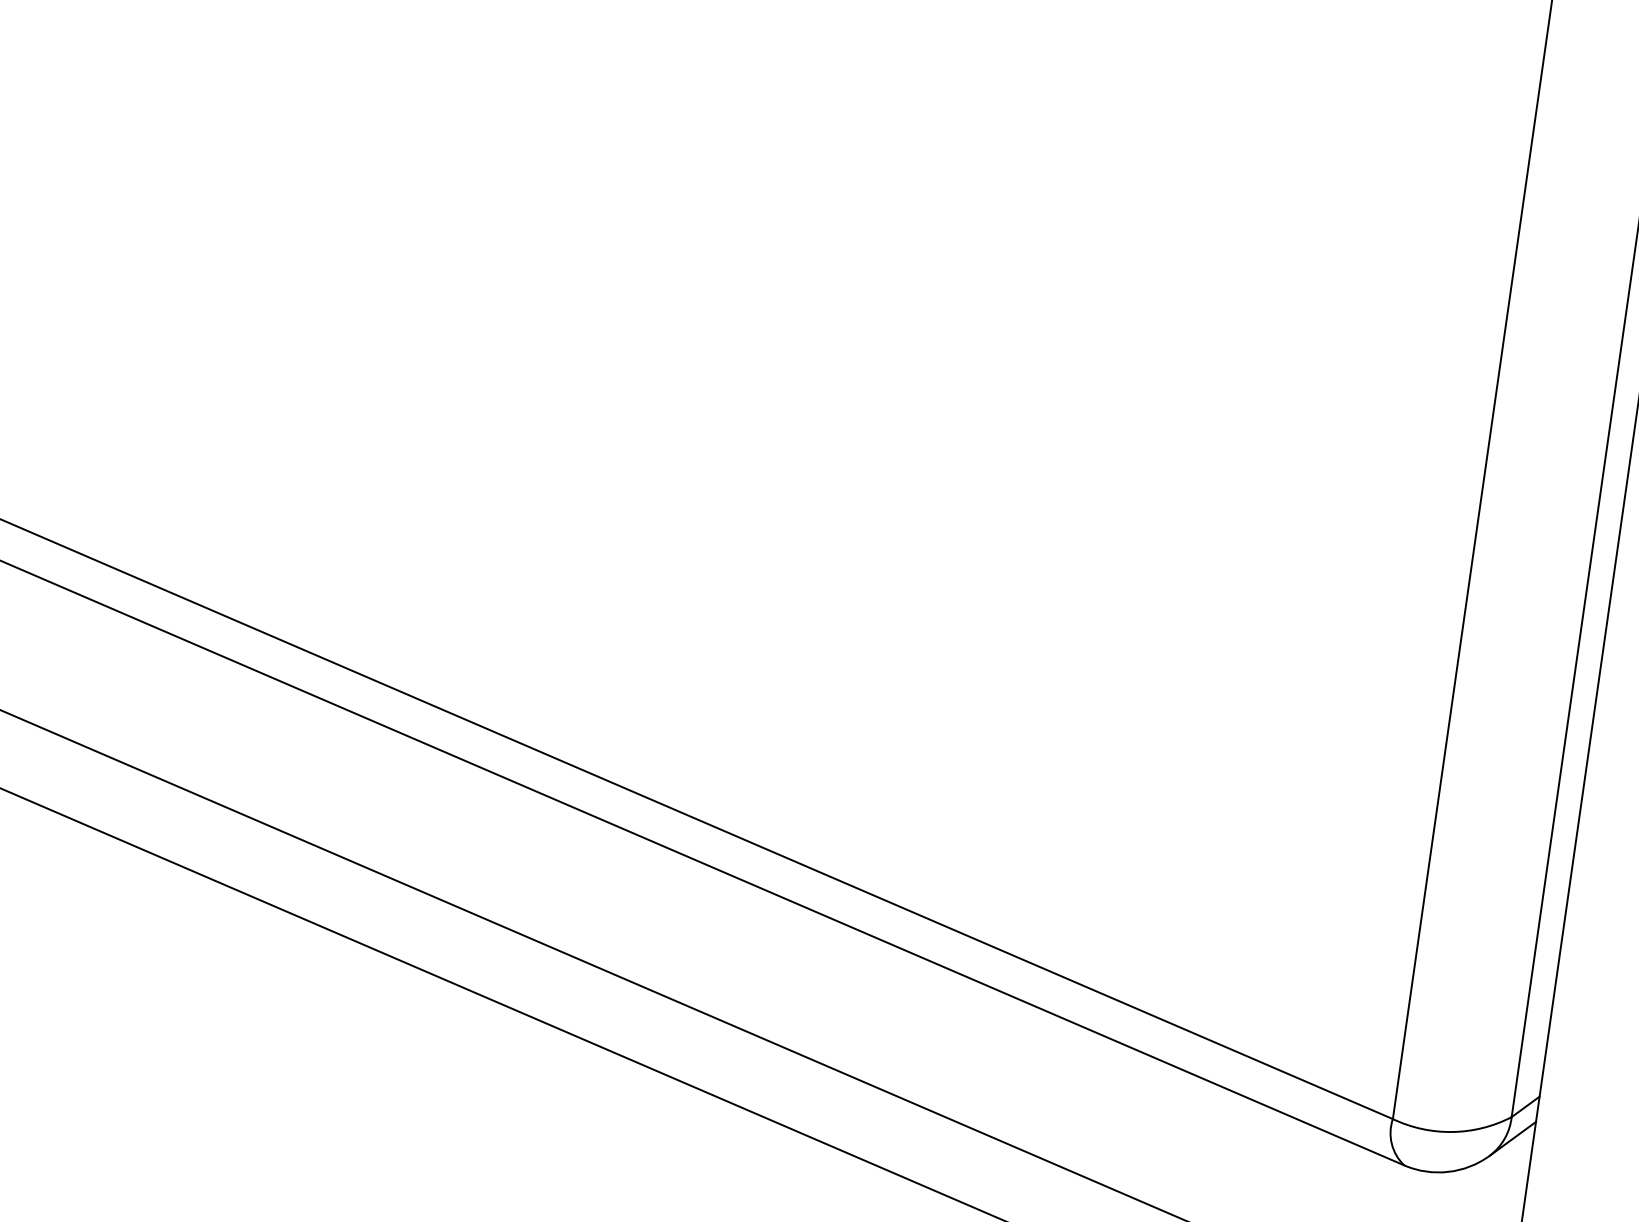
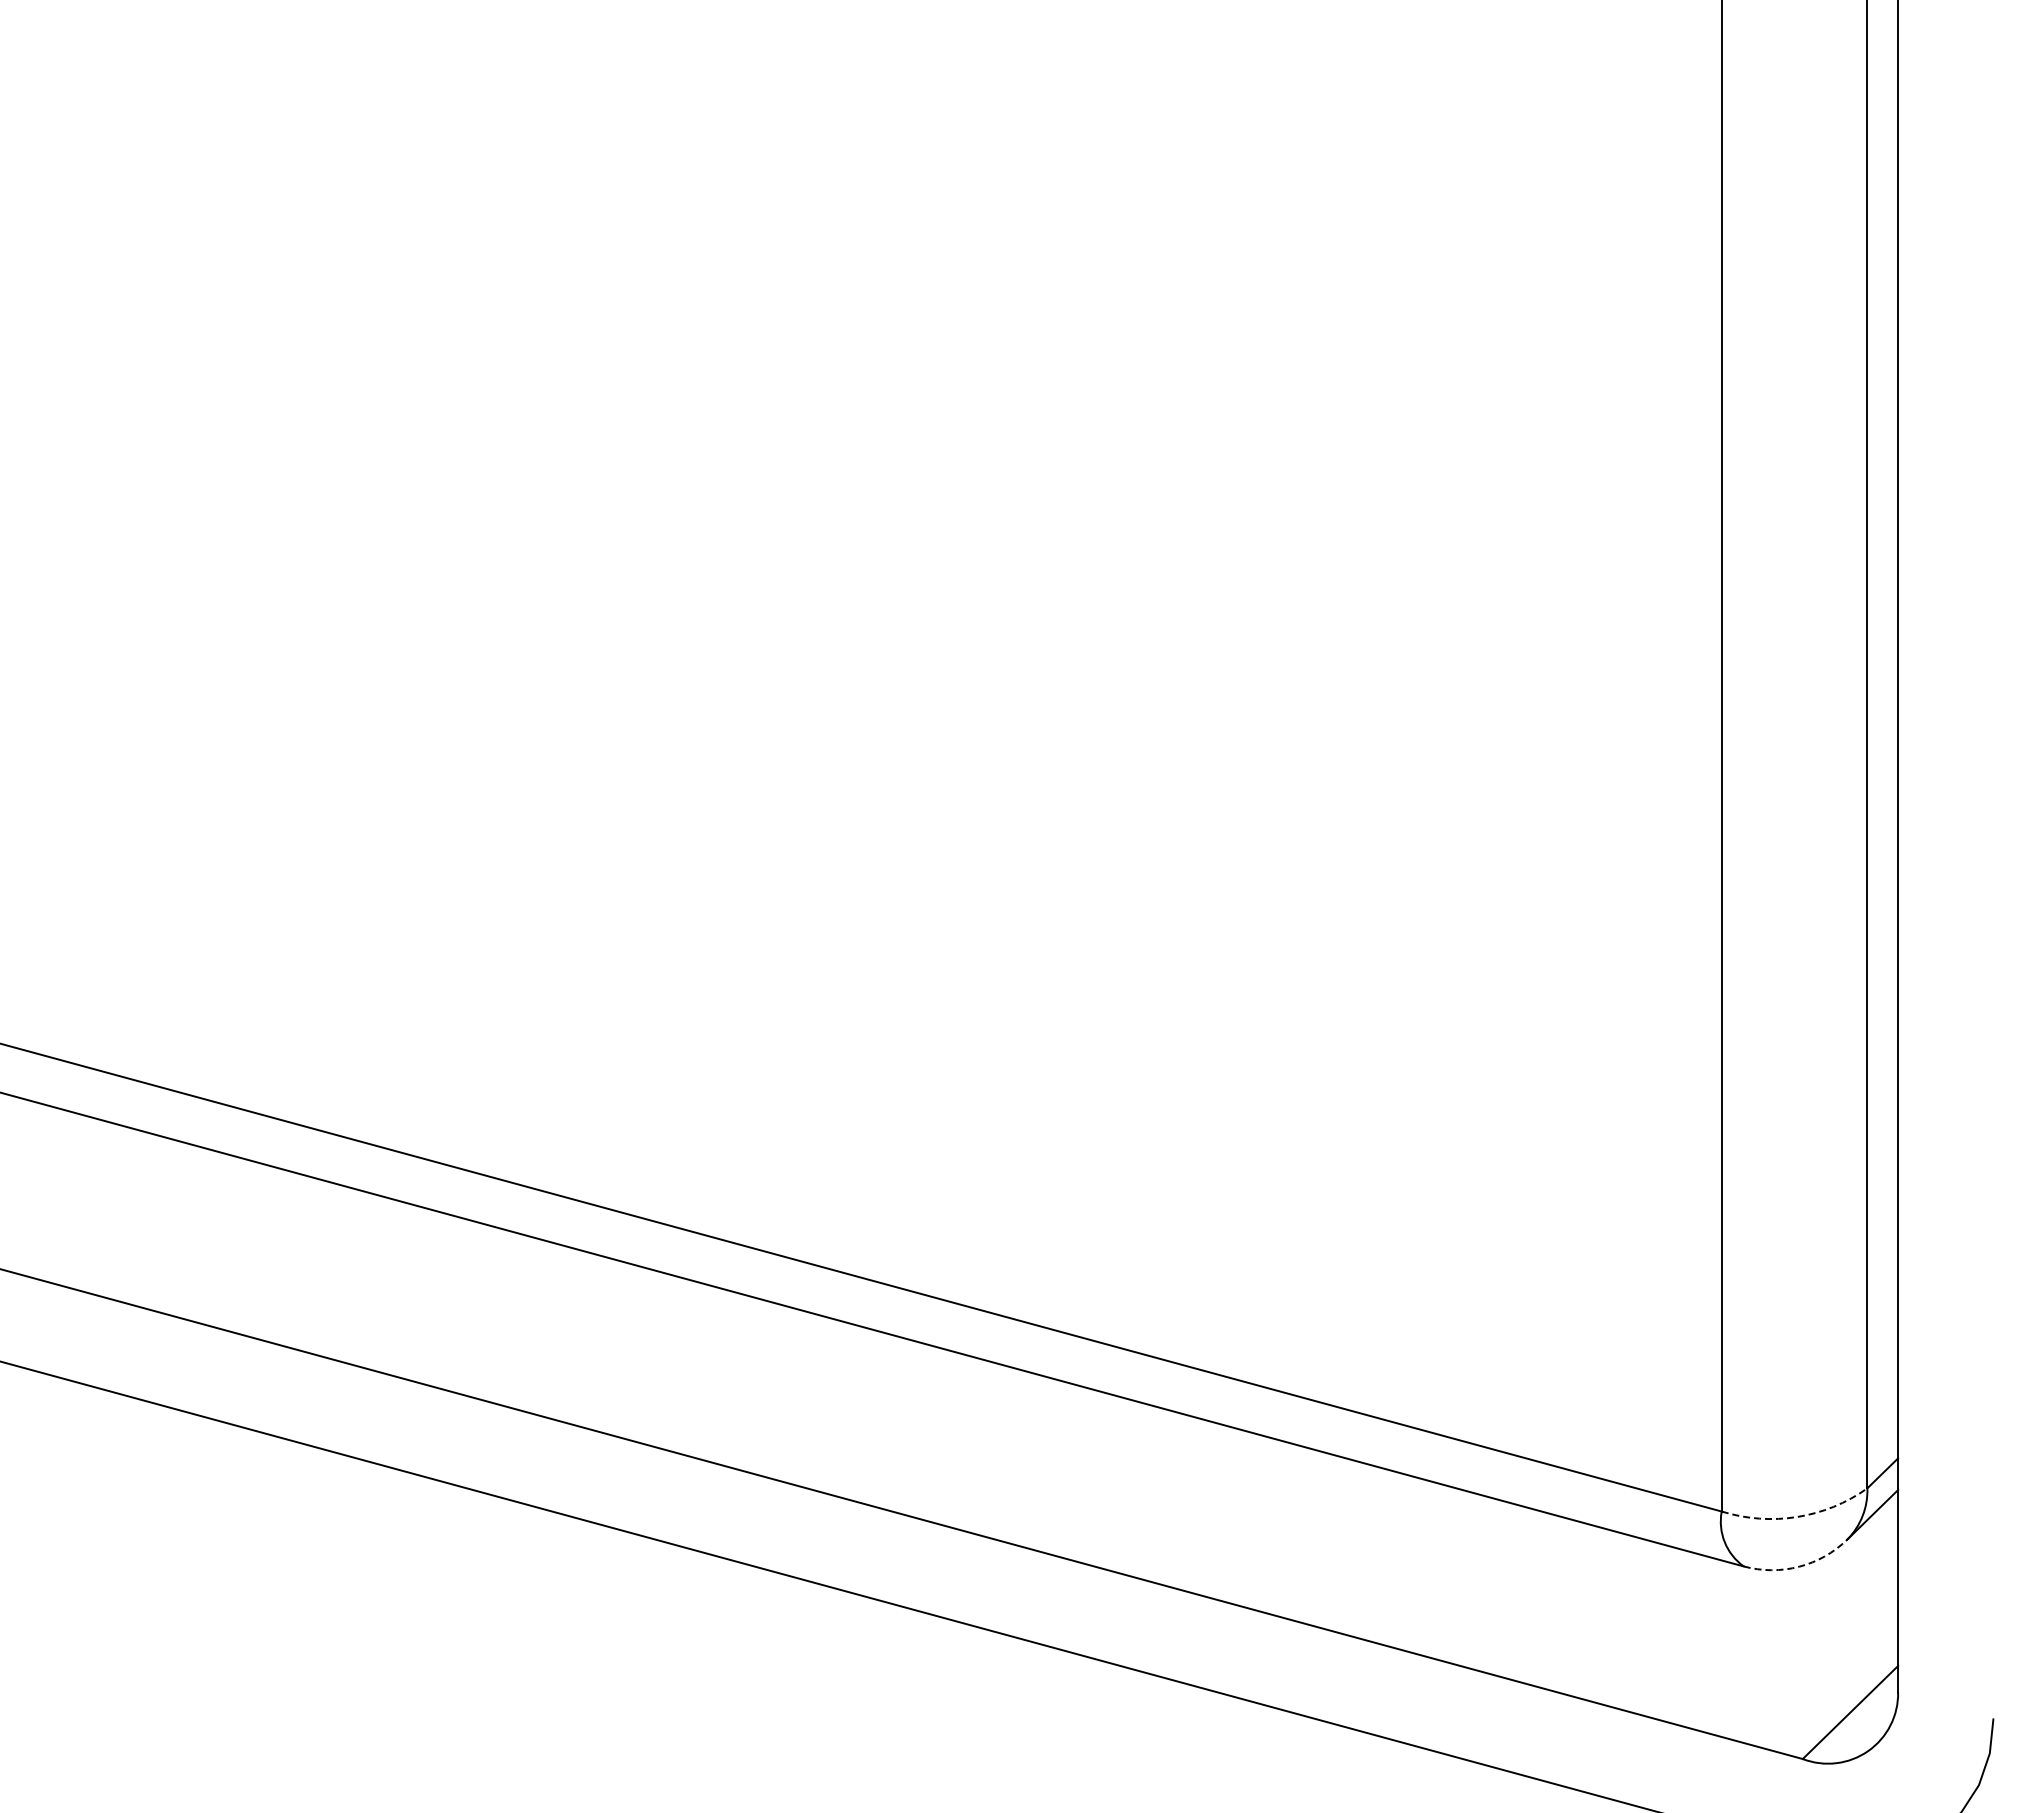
arc: (1452, 1131) -> (1797, 1516), solid -> dashed
arc: (1448, 1171) -> (1799, 1566), solid -> dashed

